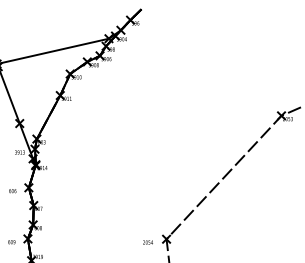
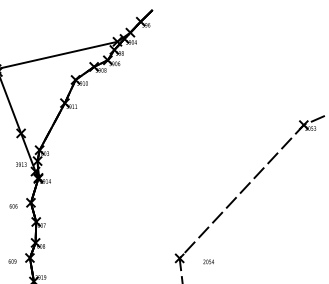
text: (147, 242) -> (208, 261), moved

